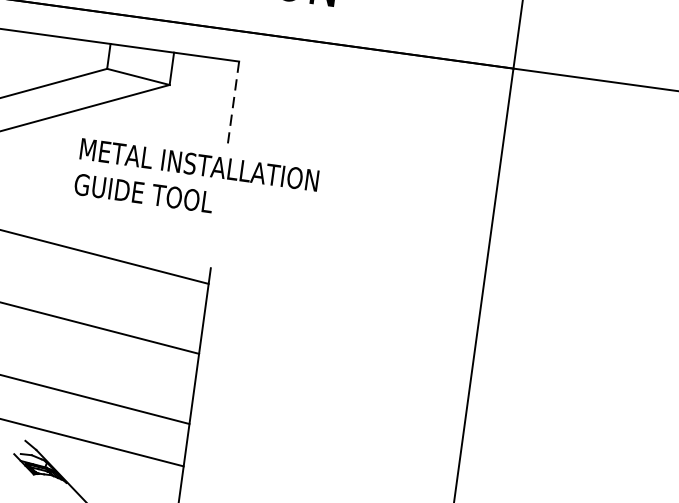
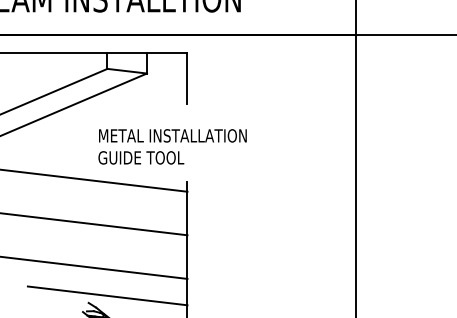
line: (233, 103) -> (187, 79), dashed -> solid
text: (196, 181) -> (172, 146), moved

